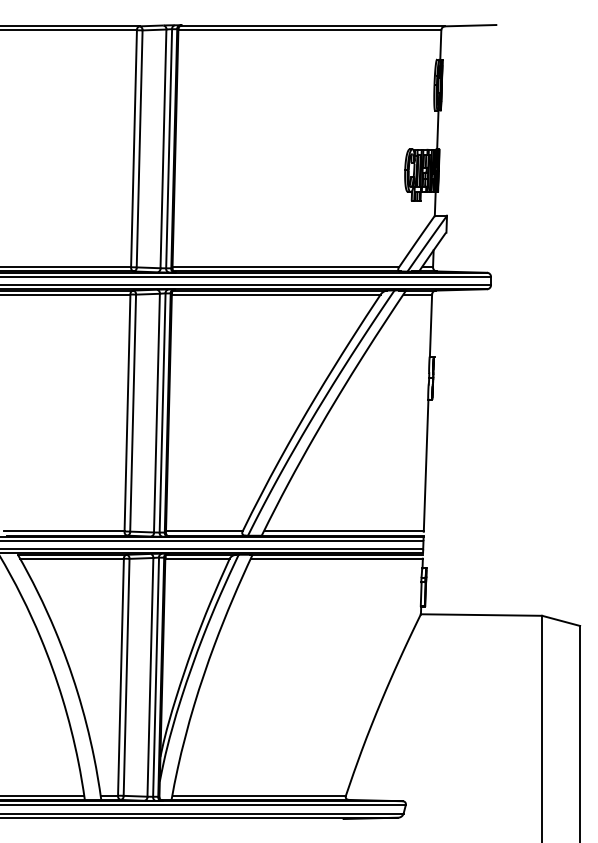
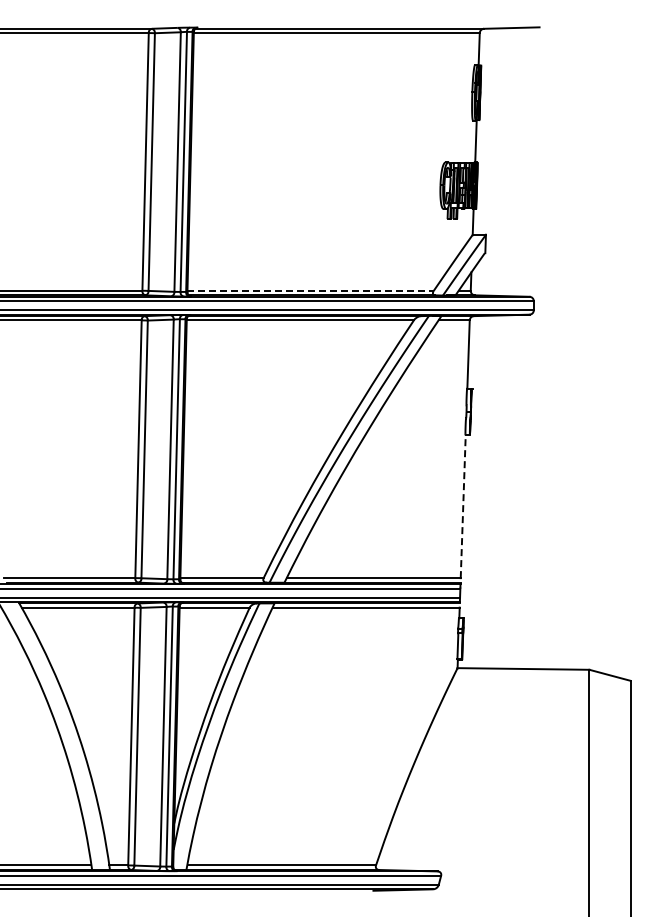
line: (286, 267) -> (311, 290), solid -> dashed
line: (426, 465) -> (463, 506), solid -> dashed

